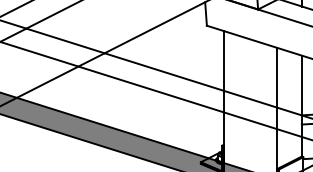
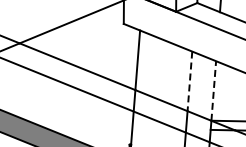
line: (277, 77) -> (190, 81), solid -> dashed
line: (301, 85) -> (213, 90), solid -> dashed

